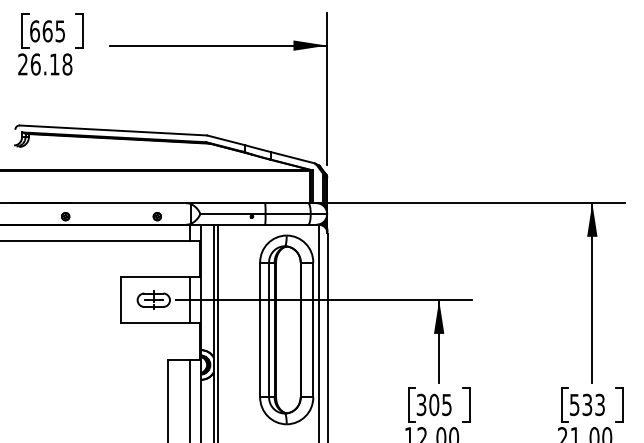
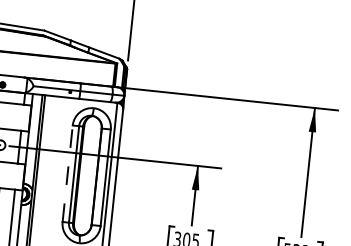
line: (260, 329) -> (67, 173), solid -> dashed

